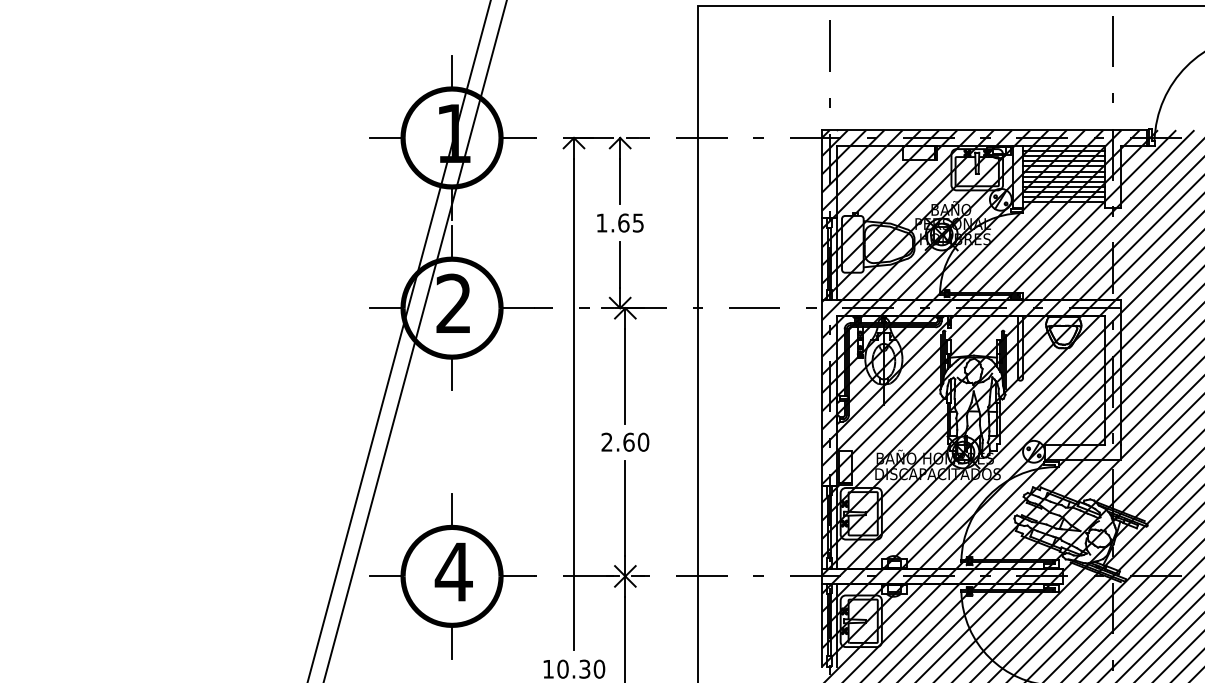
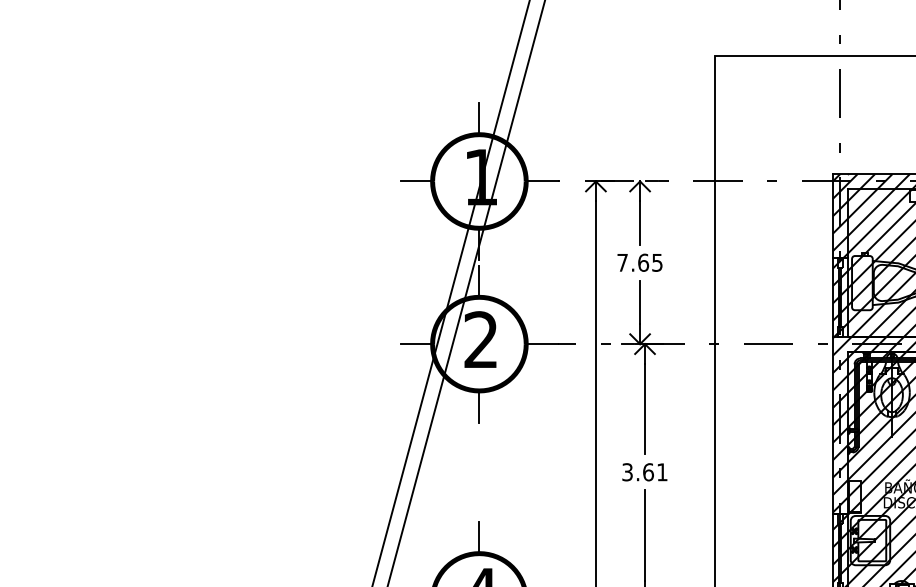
text: (601, 222) -> (622, 262), 1.65 -> 7.65
text: (625, 441) -> (645, 471), 2.60 -> 3.61

